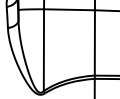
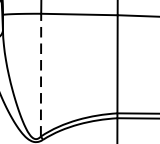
line: (43, 50) -> (40, 75), solid -> dashed

